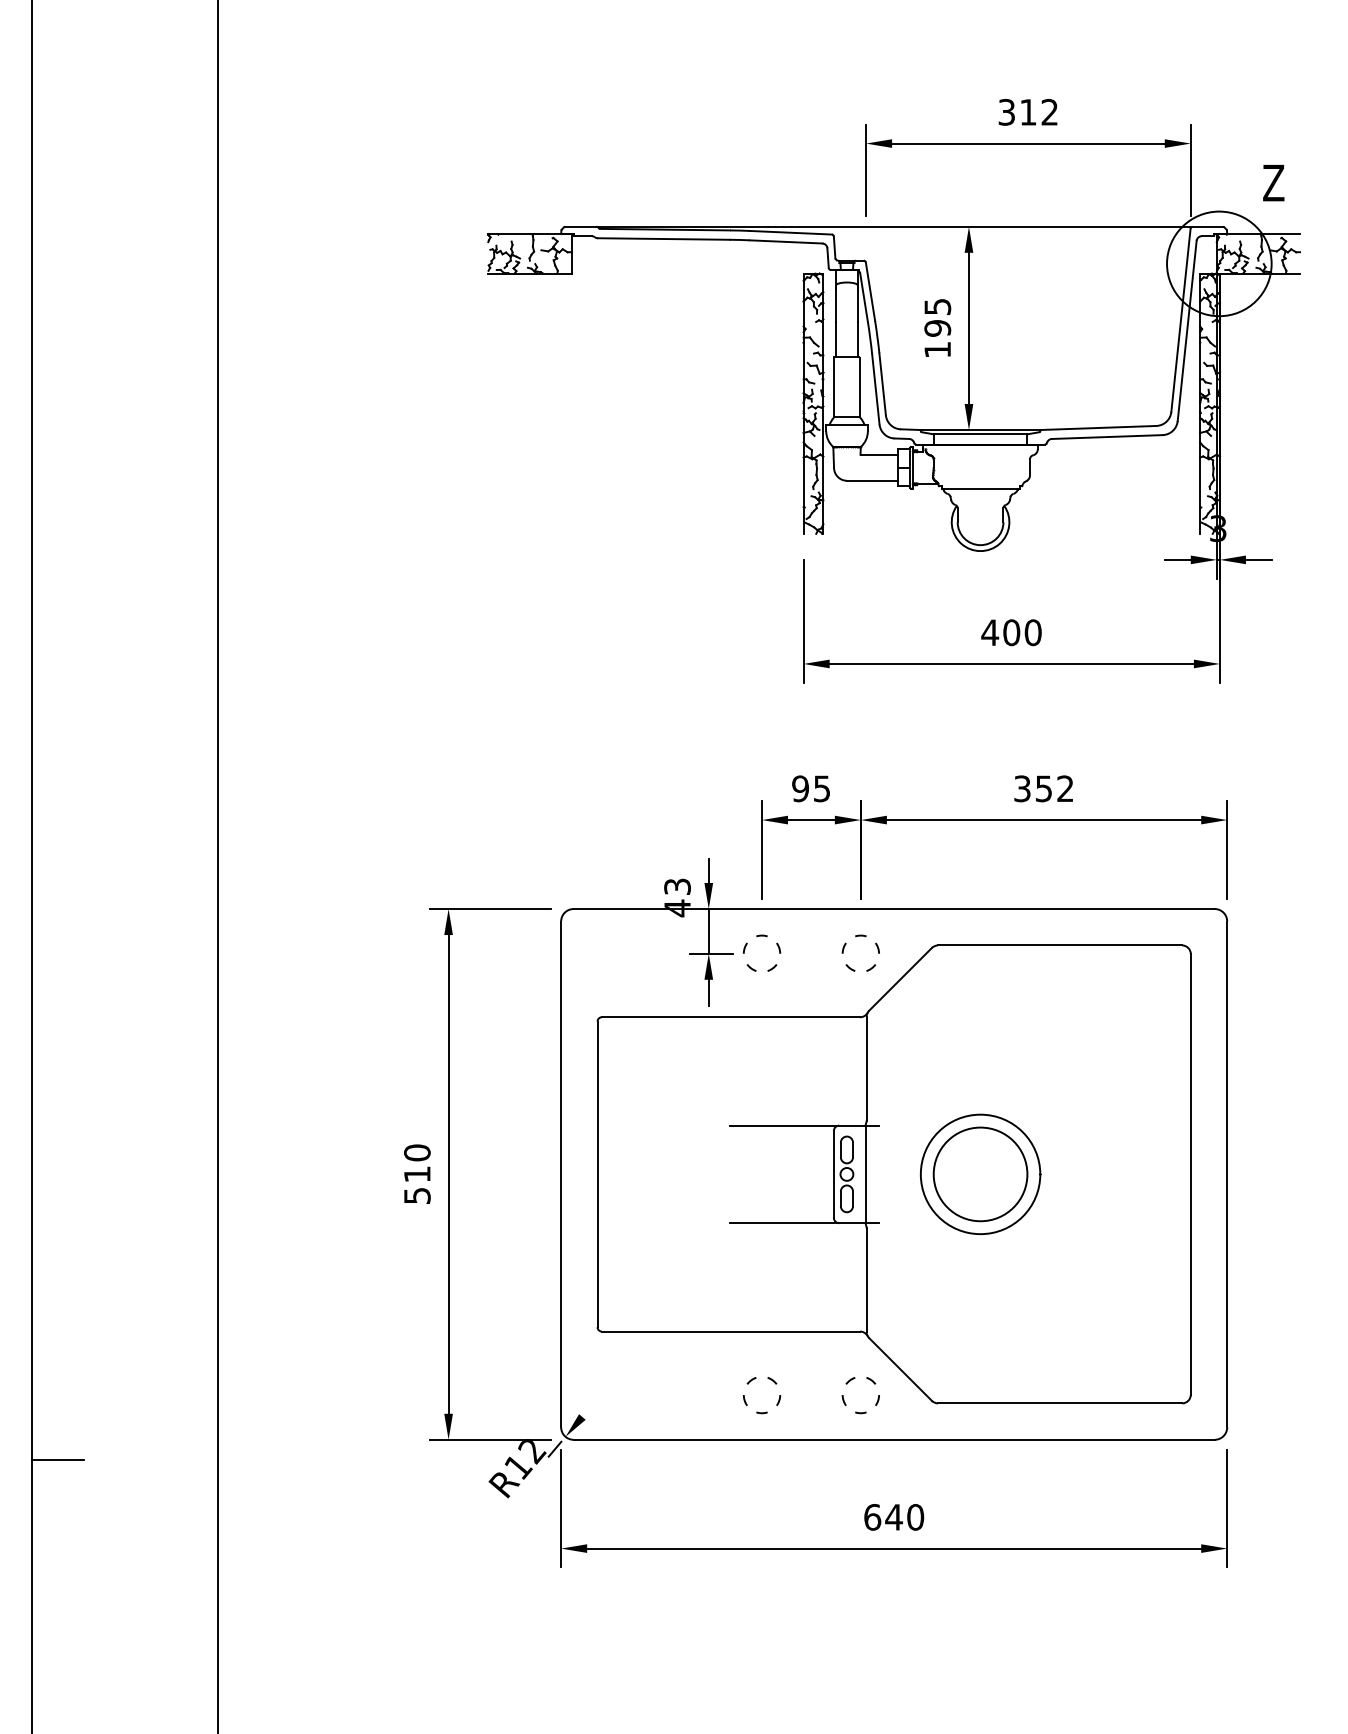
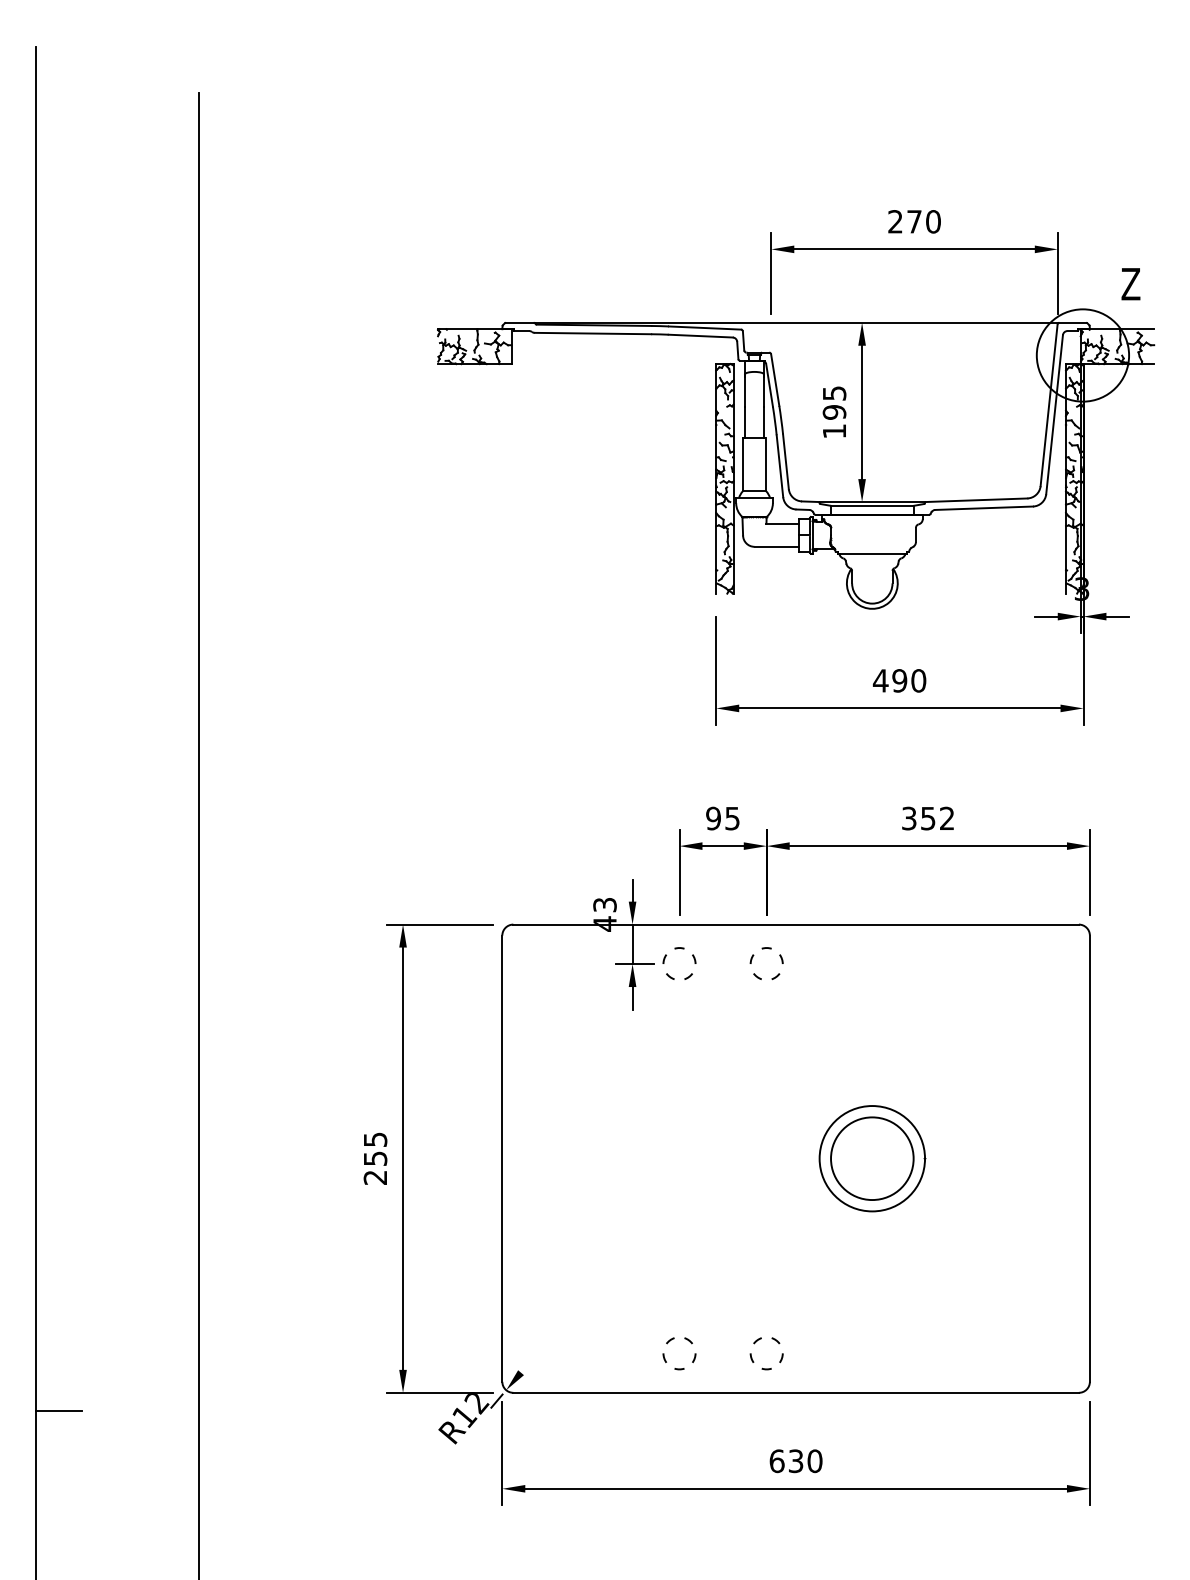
text: (1028, 111) -> (914, 221), 312 -> 270
text: (1011, 632) -> (899, 680), 400 -> 490
text: (417, 1174) -> (375, 1158), 510 -> 255
part: (893, 1174) -> (795, 1158), removed
text: (893, 1517) -> (795, 1461), 640 -> 630

